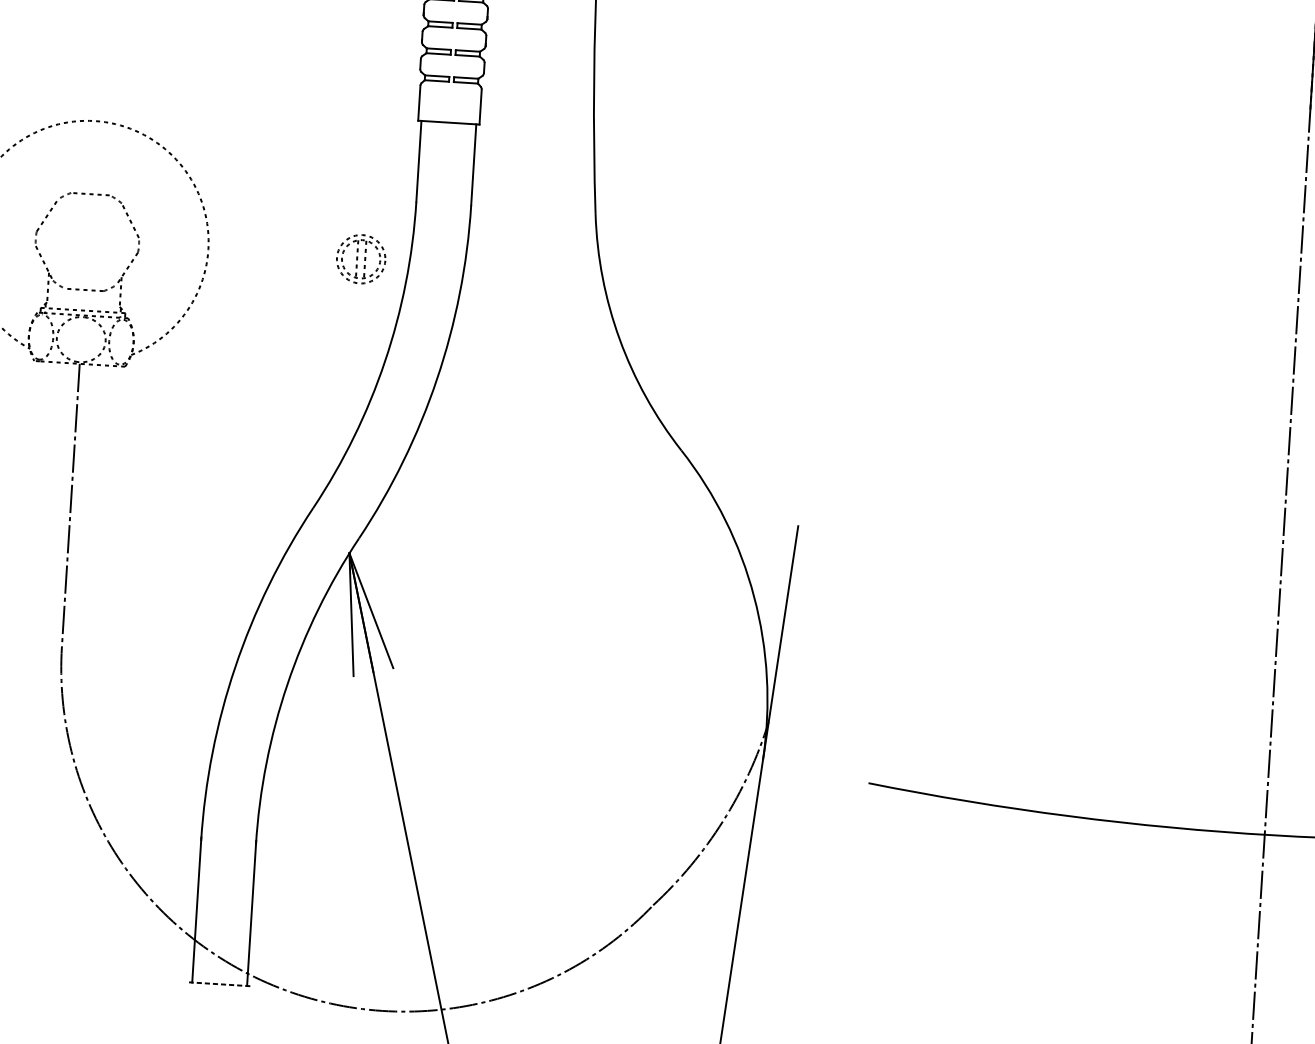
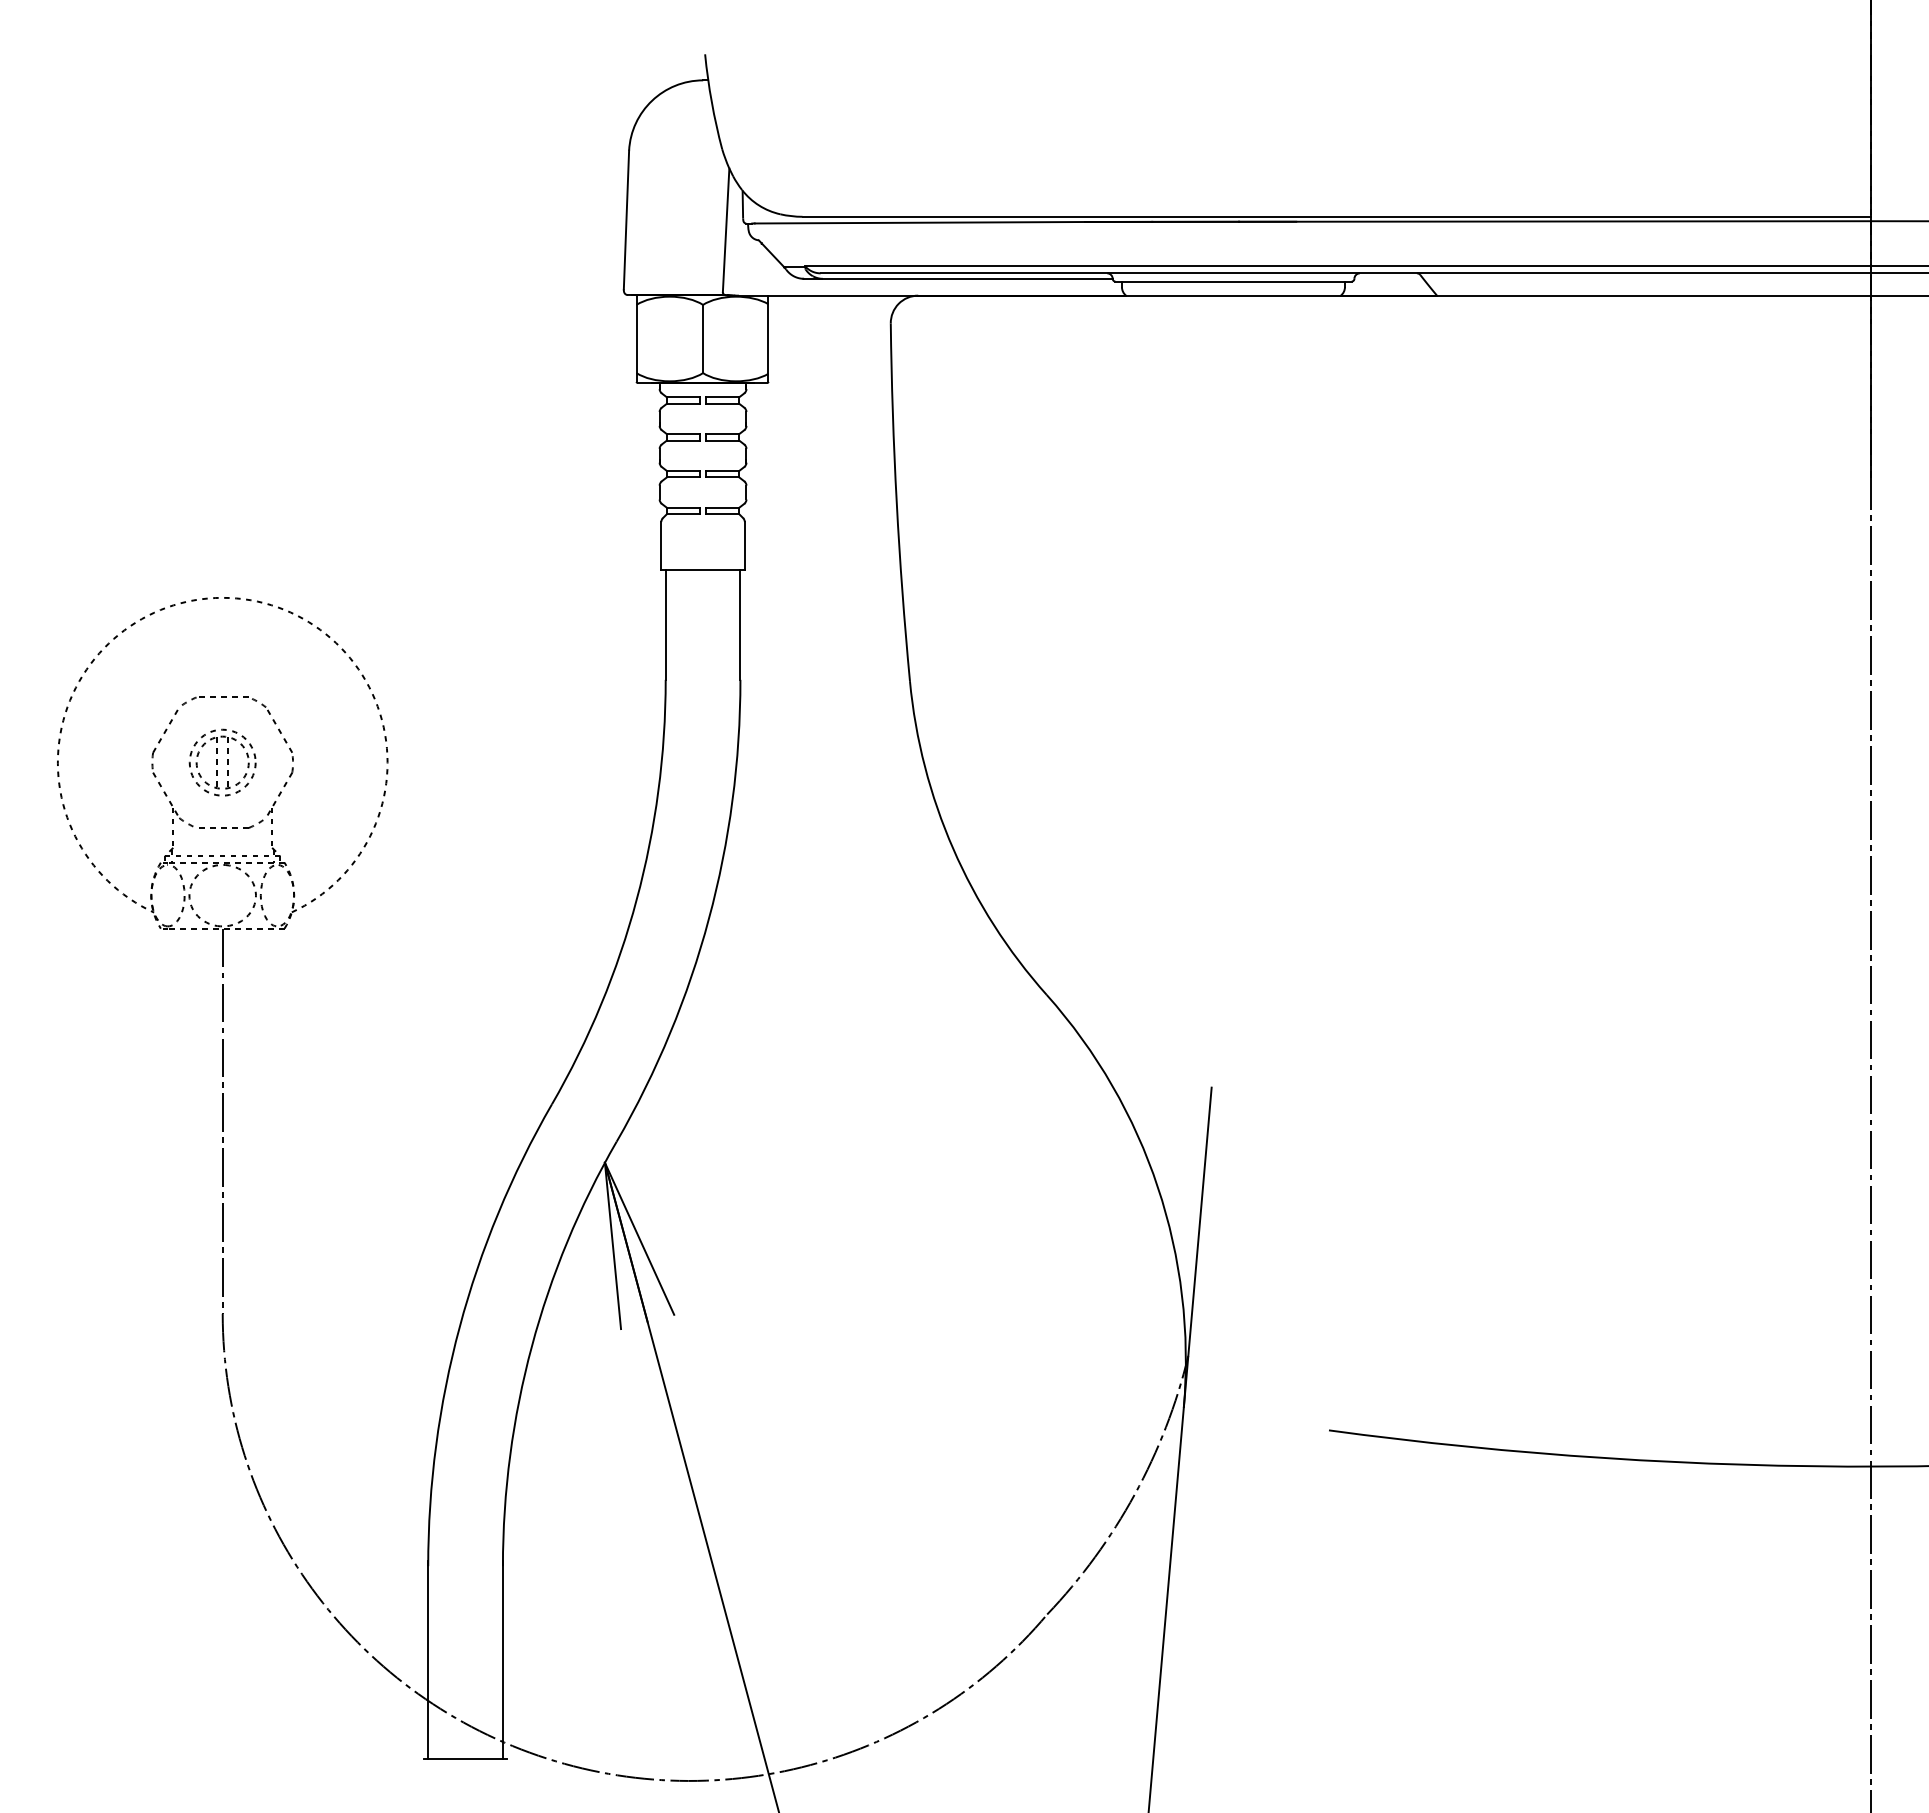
part: (361, 259) -> (222, 762), moved
line: (219, 984) -> (465, 1758), dashed -> solid

